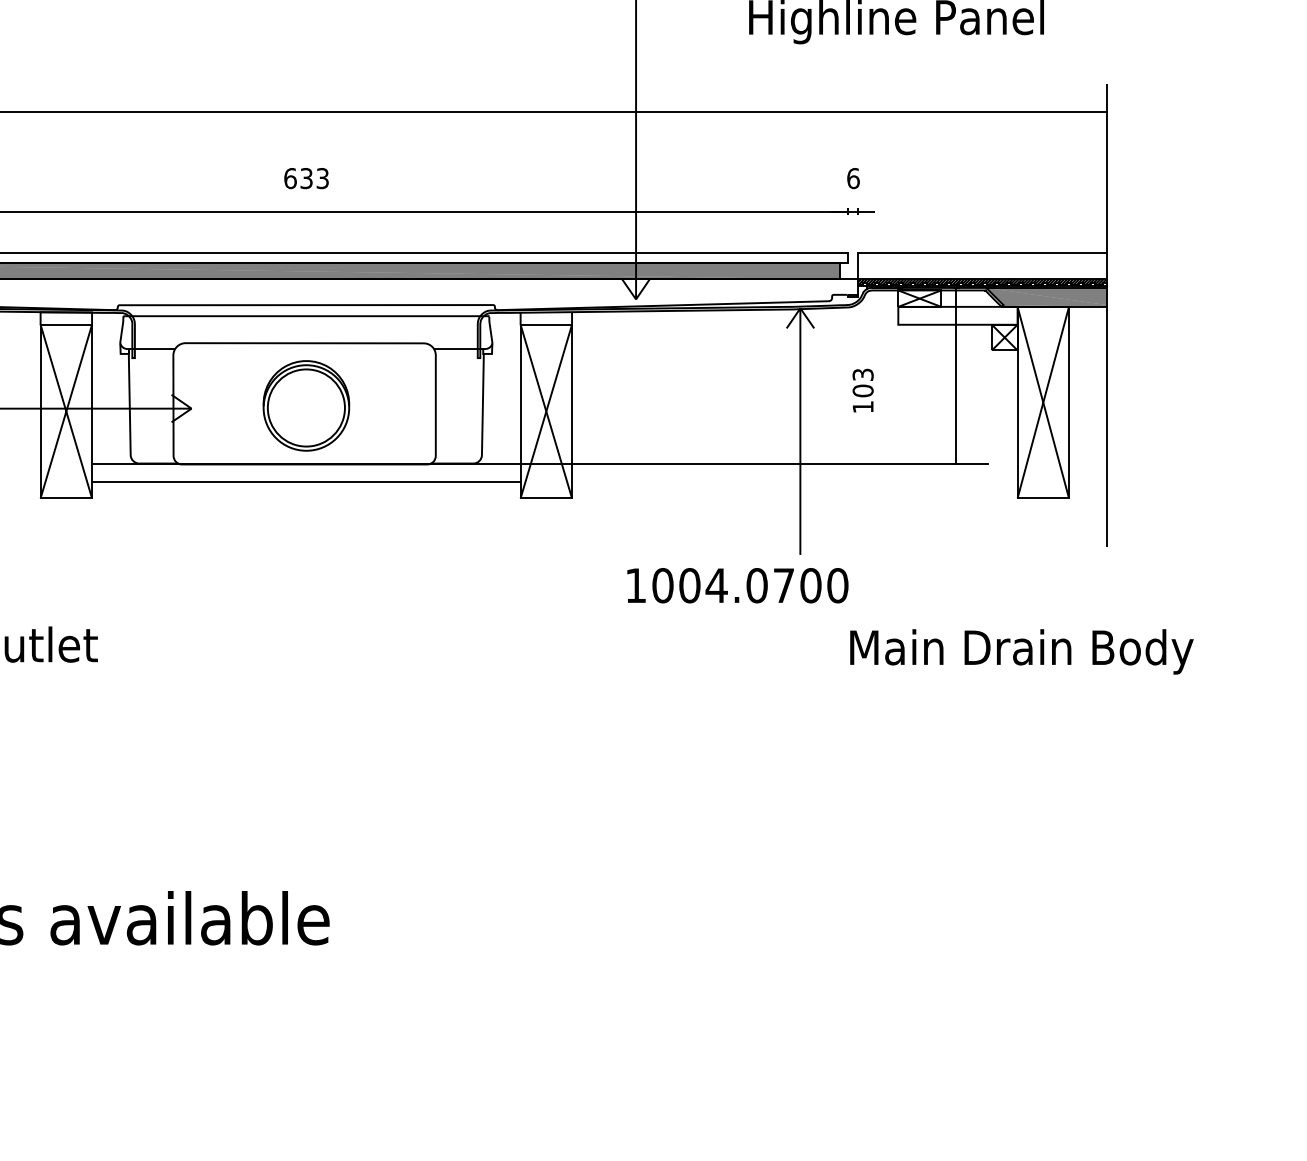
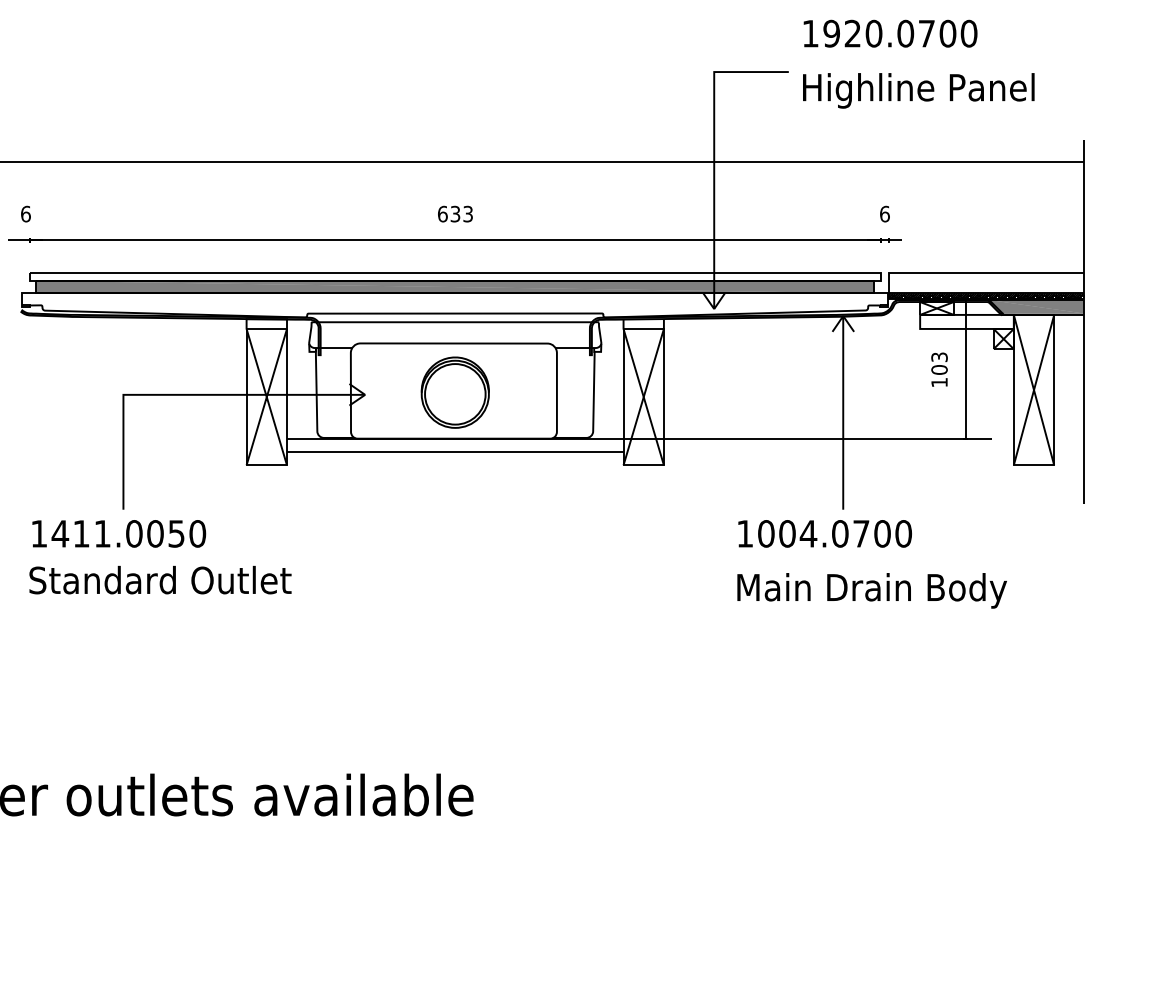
text: (863, 390) -> (939, 369), moved
text: (737, 585) -> (824, 533), moved
text: (1021, 651) -> (871, 590), moved

